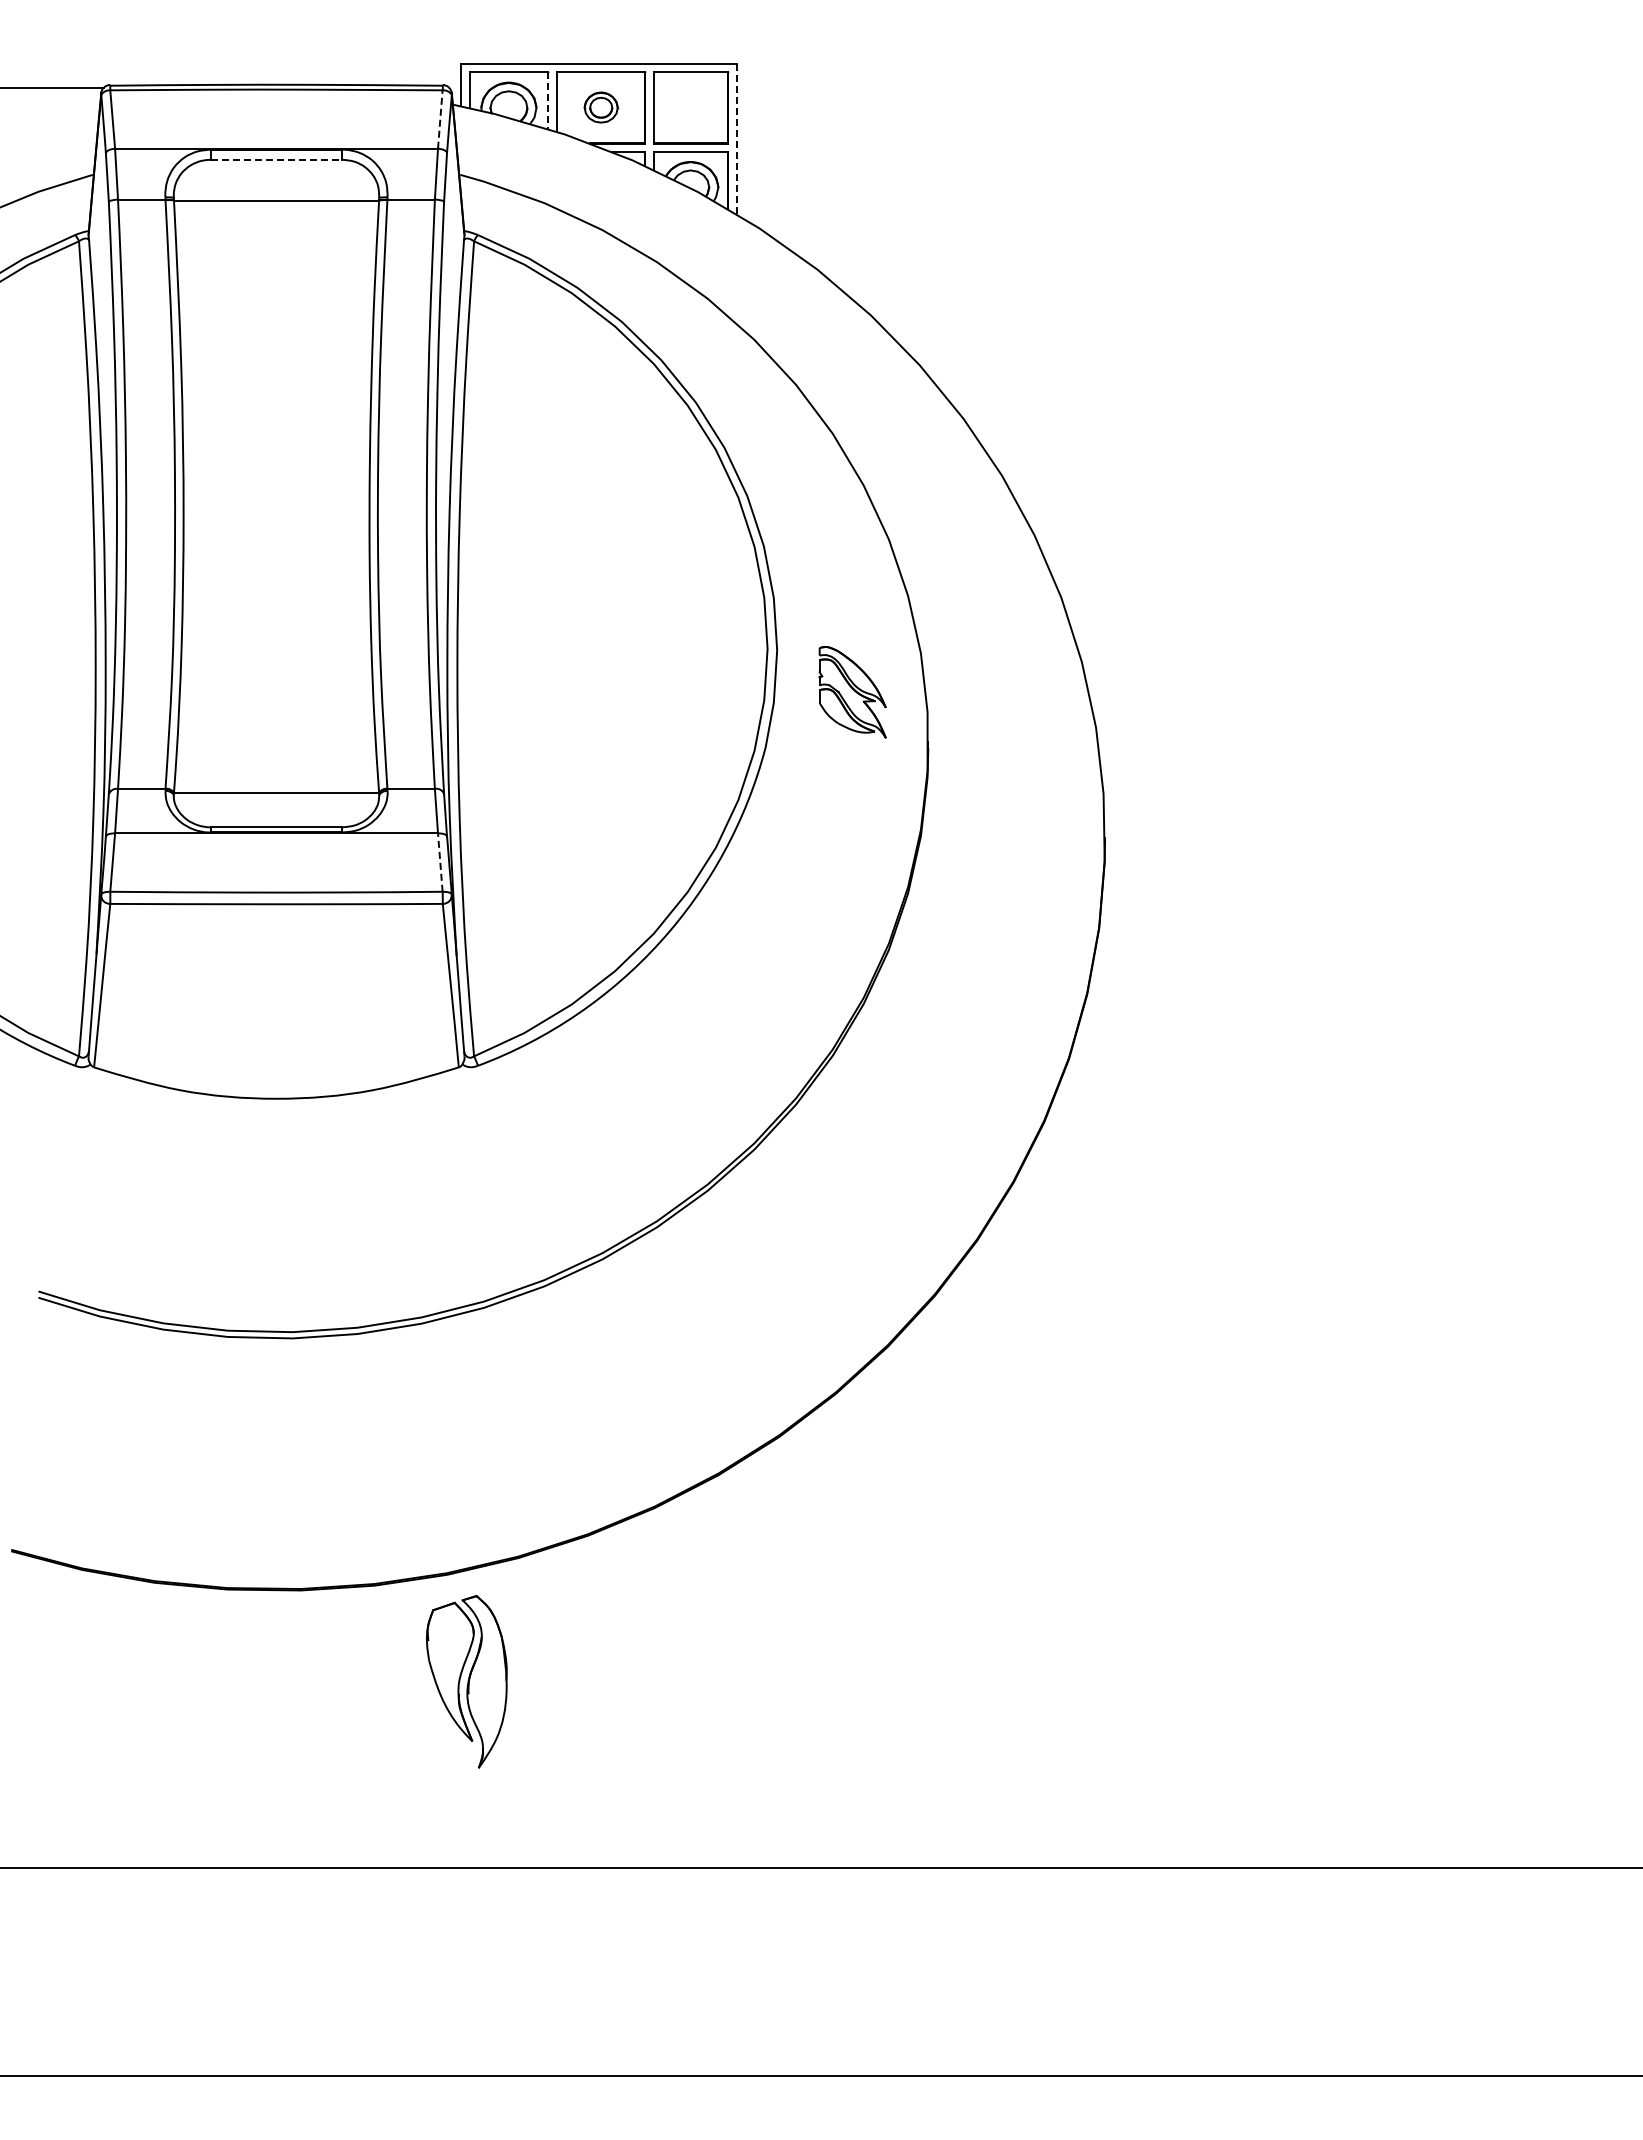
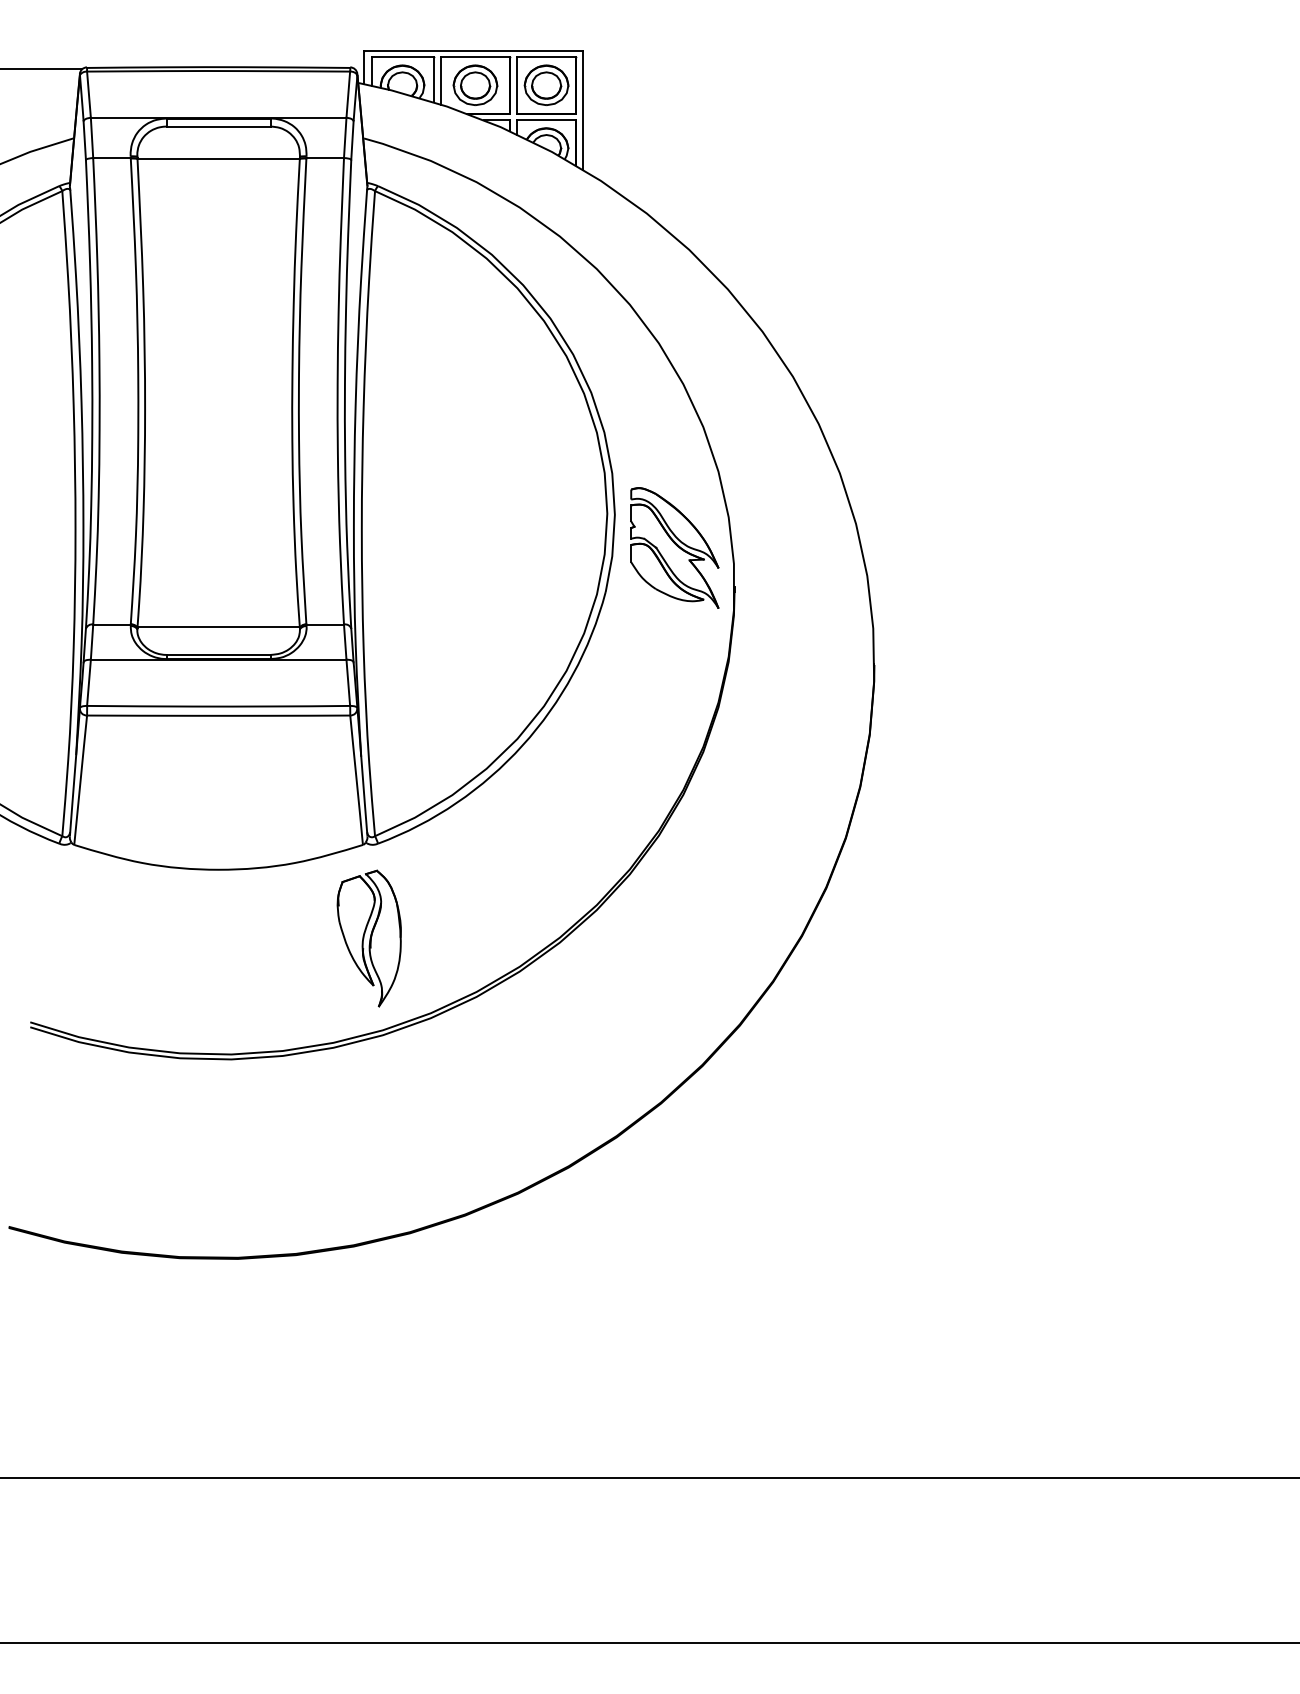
line: (548, 101) -> (433, 80), dashed -> solid
part: (601, 107) -> (475, 85), size x1.67
part: (690, 107) -> (546, 85), added
line: (440, 119) -> (348, 94), dashed -> solid
line: (736, 139) -> (582, 110), dashed -> solid
line: (276, 159) -> (218, 126), dashed -> solid
part: (852, 692) -> (674, 548), size x1.67
line: (440, 862) -> (348, 682), dashed -> solid
part: (466, 1681) -> (369, 938), moved

